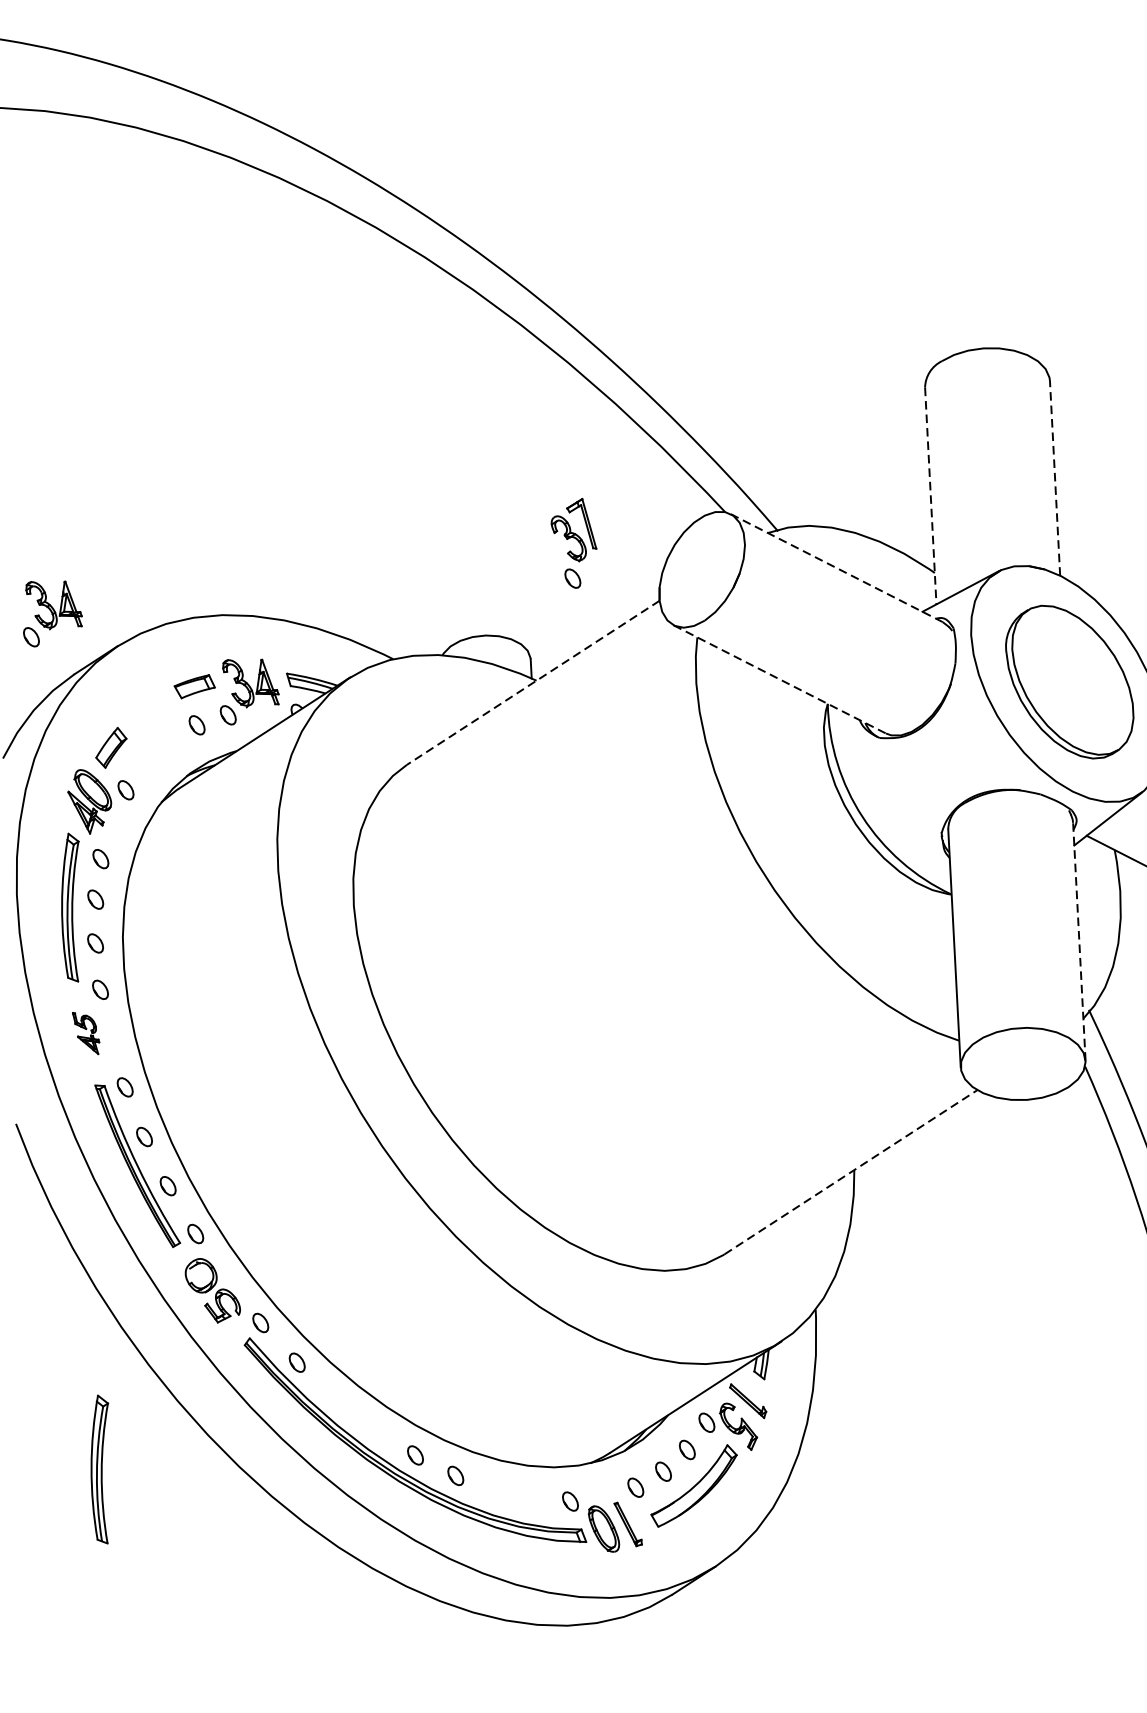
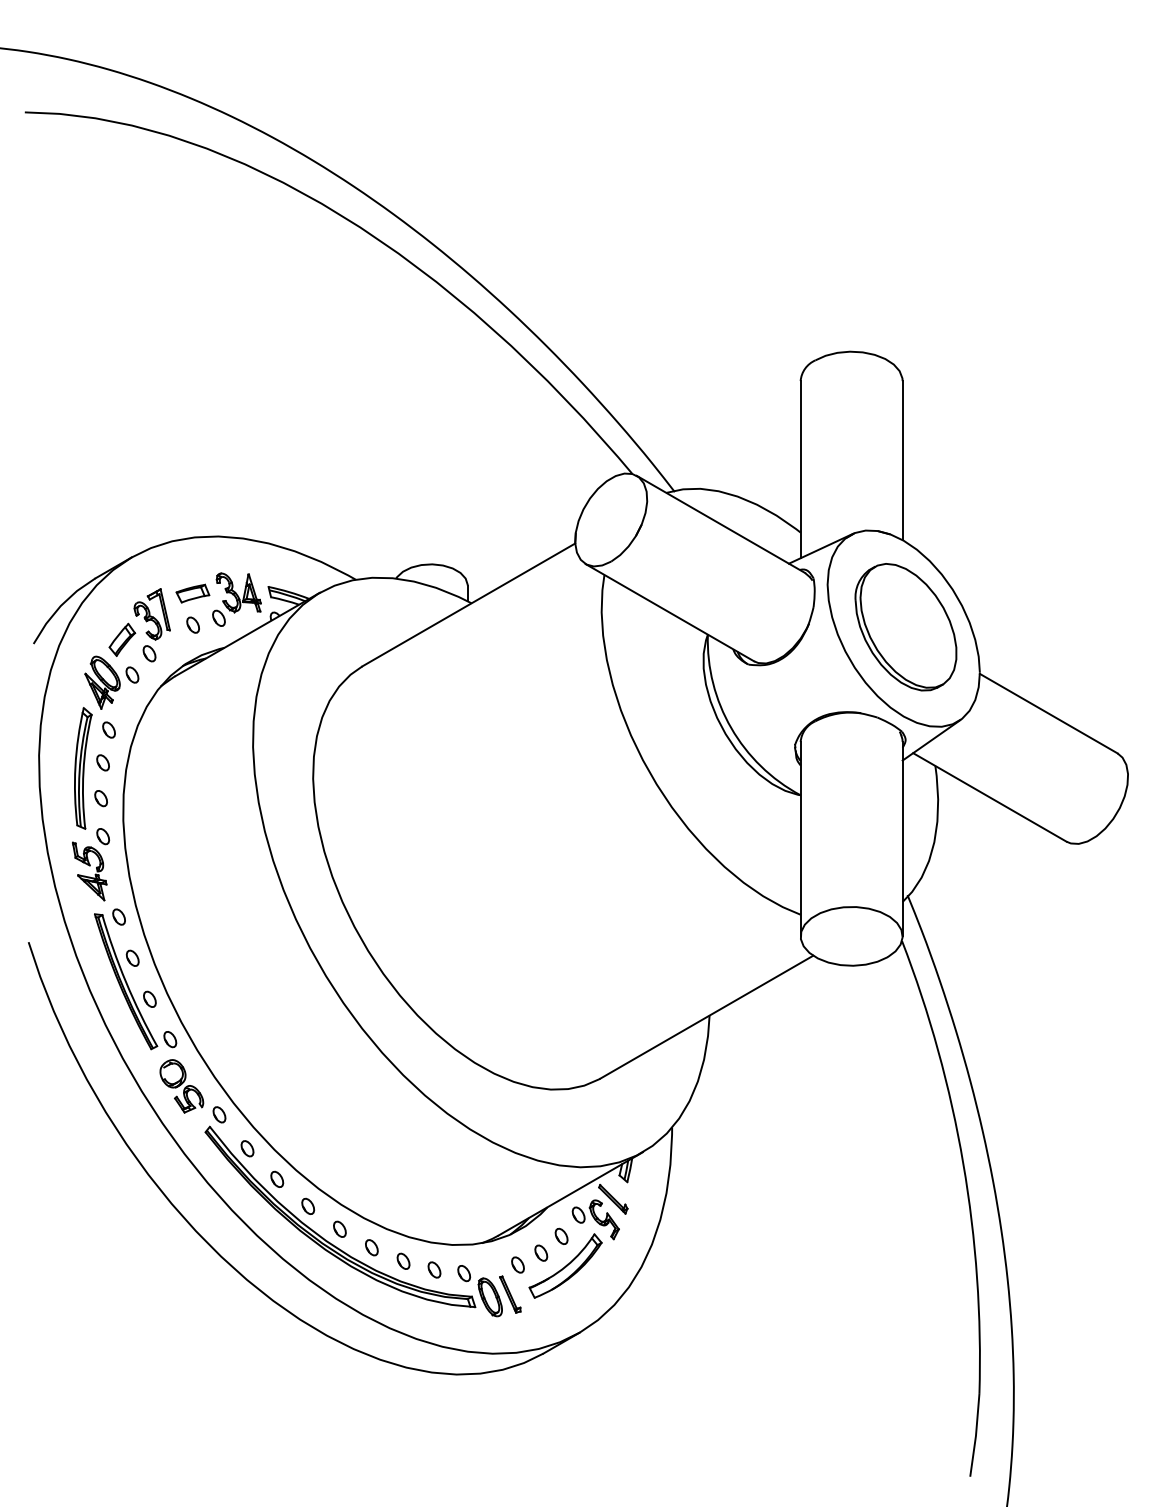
line: (1054, 478) -> (902, 460), dashed -> solid
line: (930, 495) -> (800, 469), dashed -> solid
part: (573, 543) -> (151, 625), moved
line: (836, 568) -> (720, 524), dashed -> solid
part: (51, 613) -> (79, 527), removed
line: (780, 679) -> (670, 612), dashed -> solid
line: (532, 682) -> (468, 604), dashed -> solid
line: (1079, 940) -> (902, 838), dashed -> solid
part: (86, 1033) -> (89, 871), size x1.67
line: (850, 1172) -> (706, 1017), dashed -> solid
part: (335, 1397) -> (277, 1178), added
part: (375, 1428) -> (308, 1205), added
part: (101, 1469) -> (83, 1227), removed
part: (495, 1489) -> (403, 1260), added
part: (533, 1498) -> (434, 1269), added

